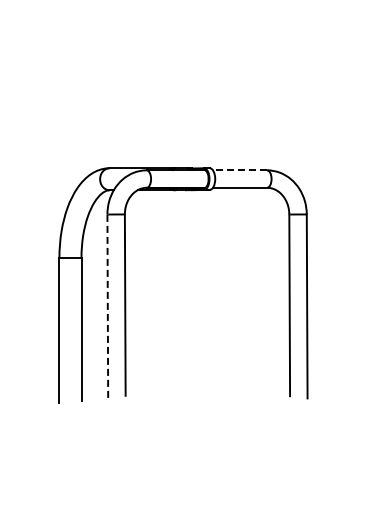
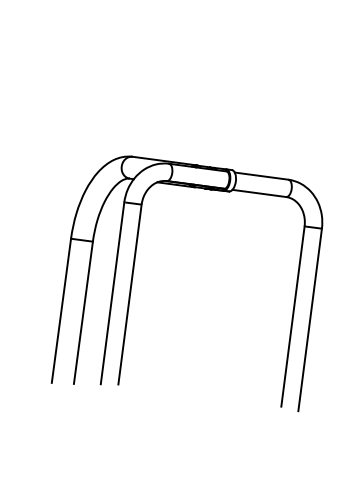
line: (239, 170) -> (261, 176), dashed -> solid
line: (107, 306) -> (112, 293), dashed -> solid

